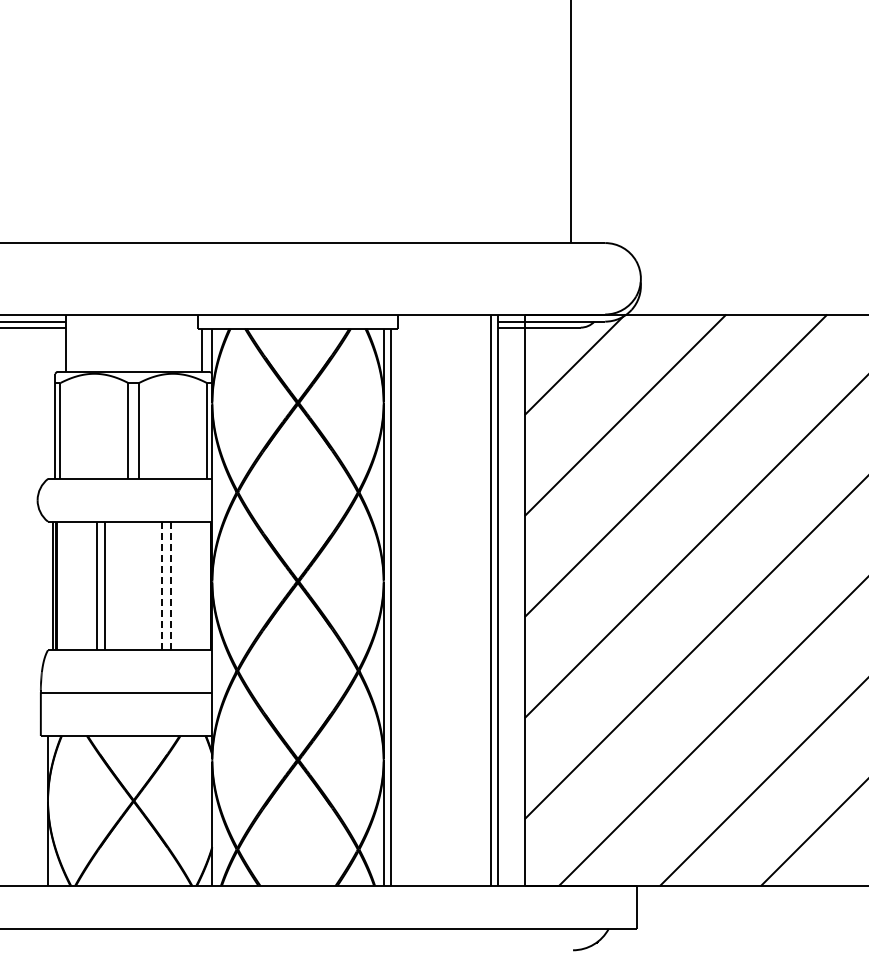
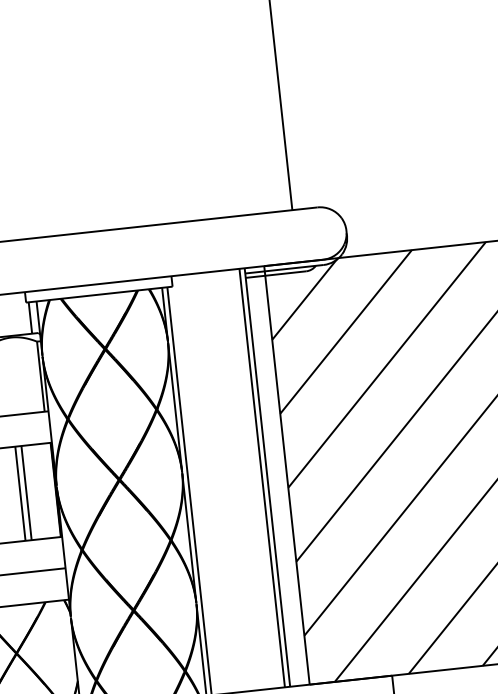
line: (162, 585) -> (20, 493), dashed -> solid
line: (170, 585) -> (26, 492), dashed -> solid

